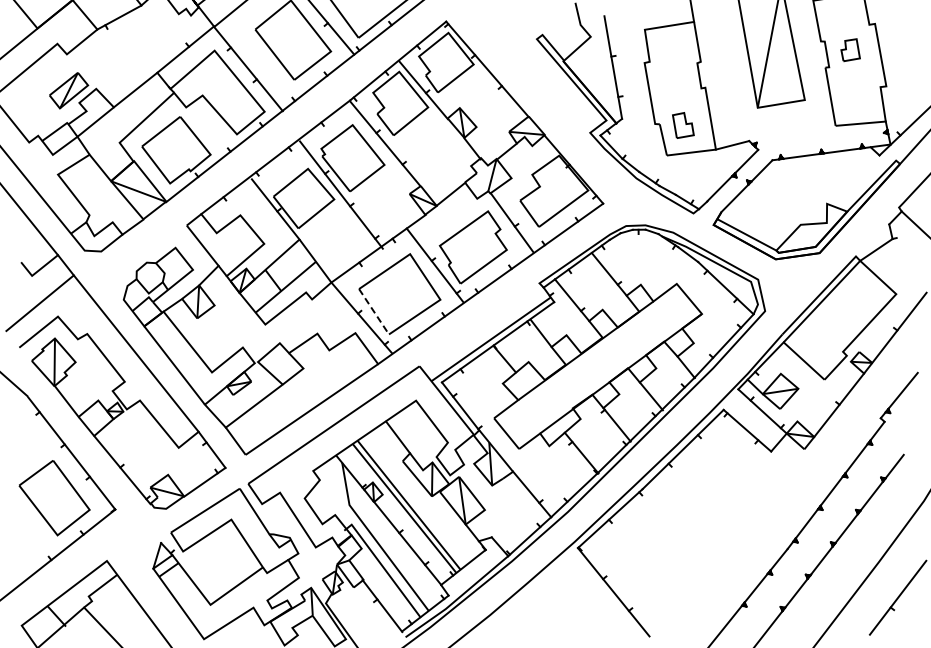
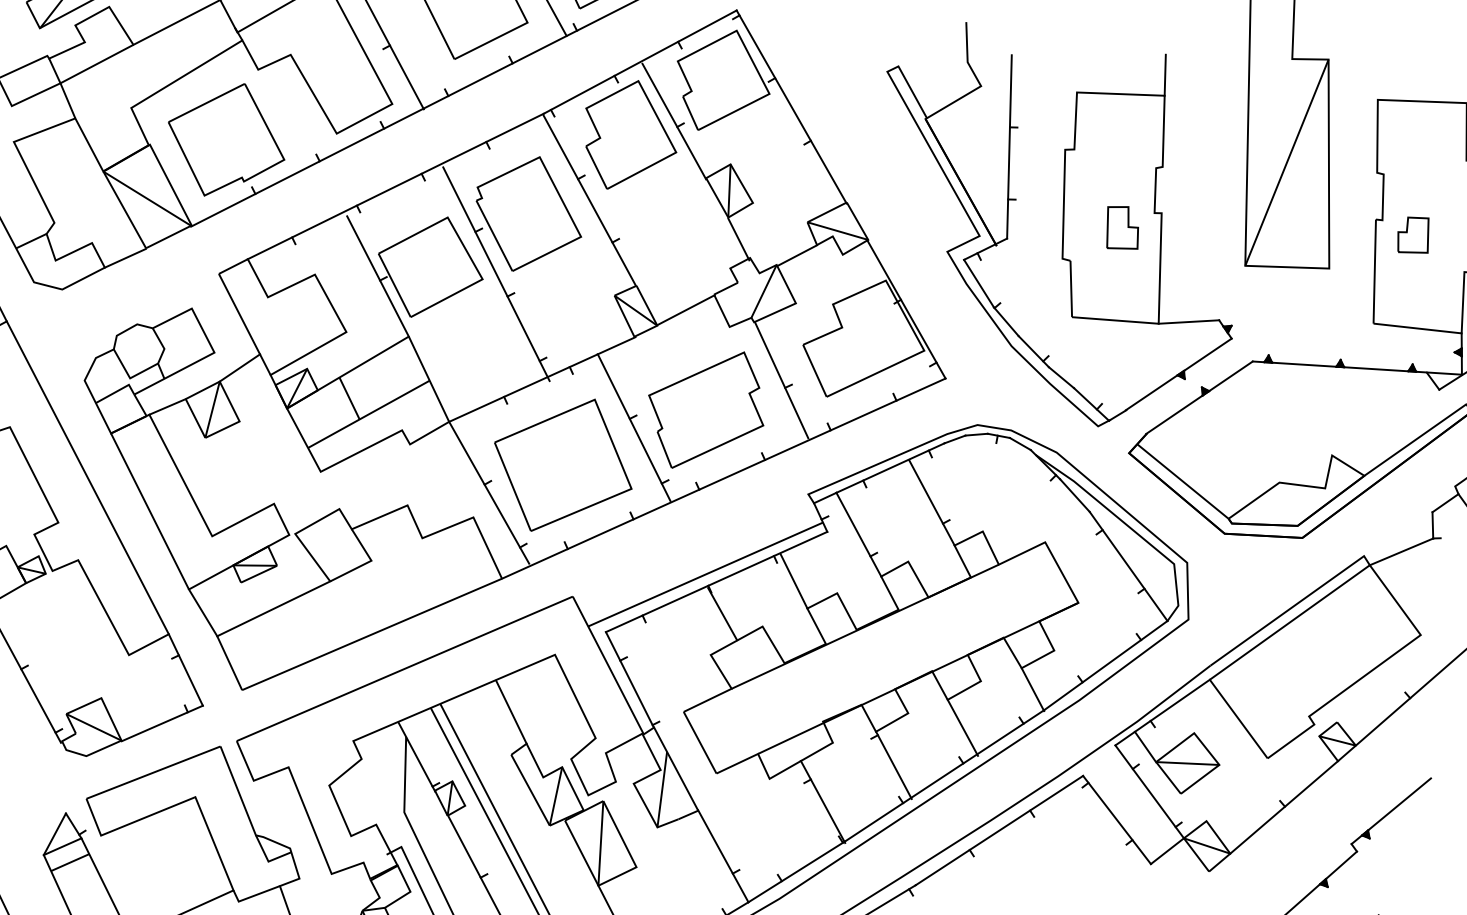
curve: (846, 50) -> (1407, 234), moved
curve: (685, 124) -> (1126, 227), moved
line: (374, 312) -> (513, 488), dashed -> solid

